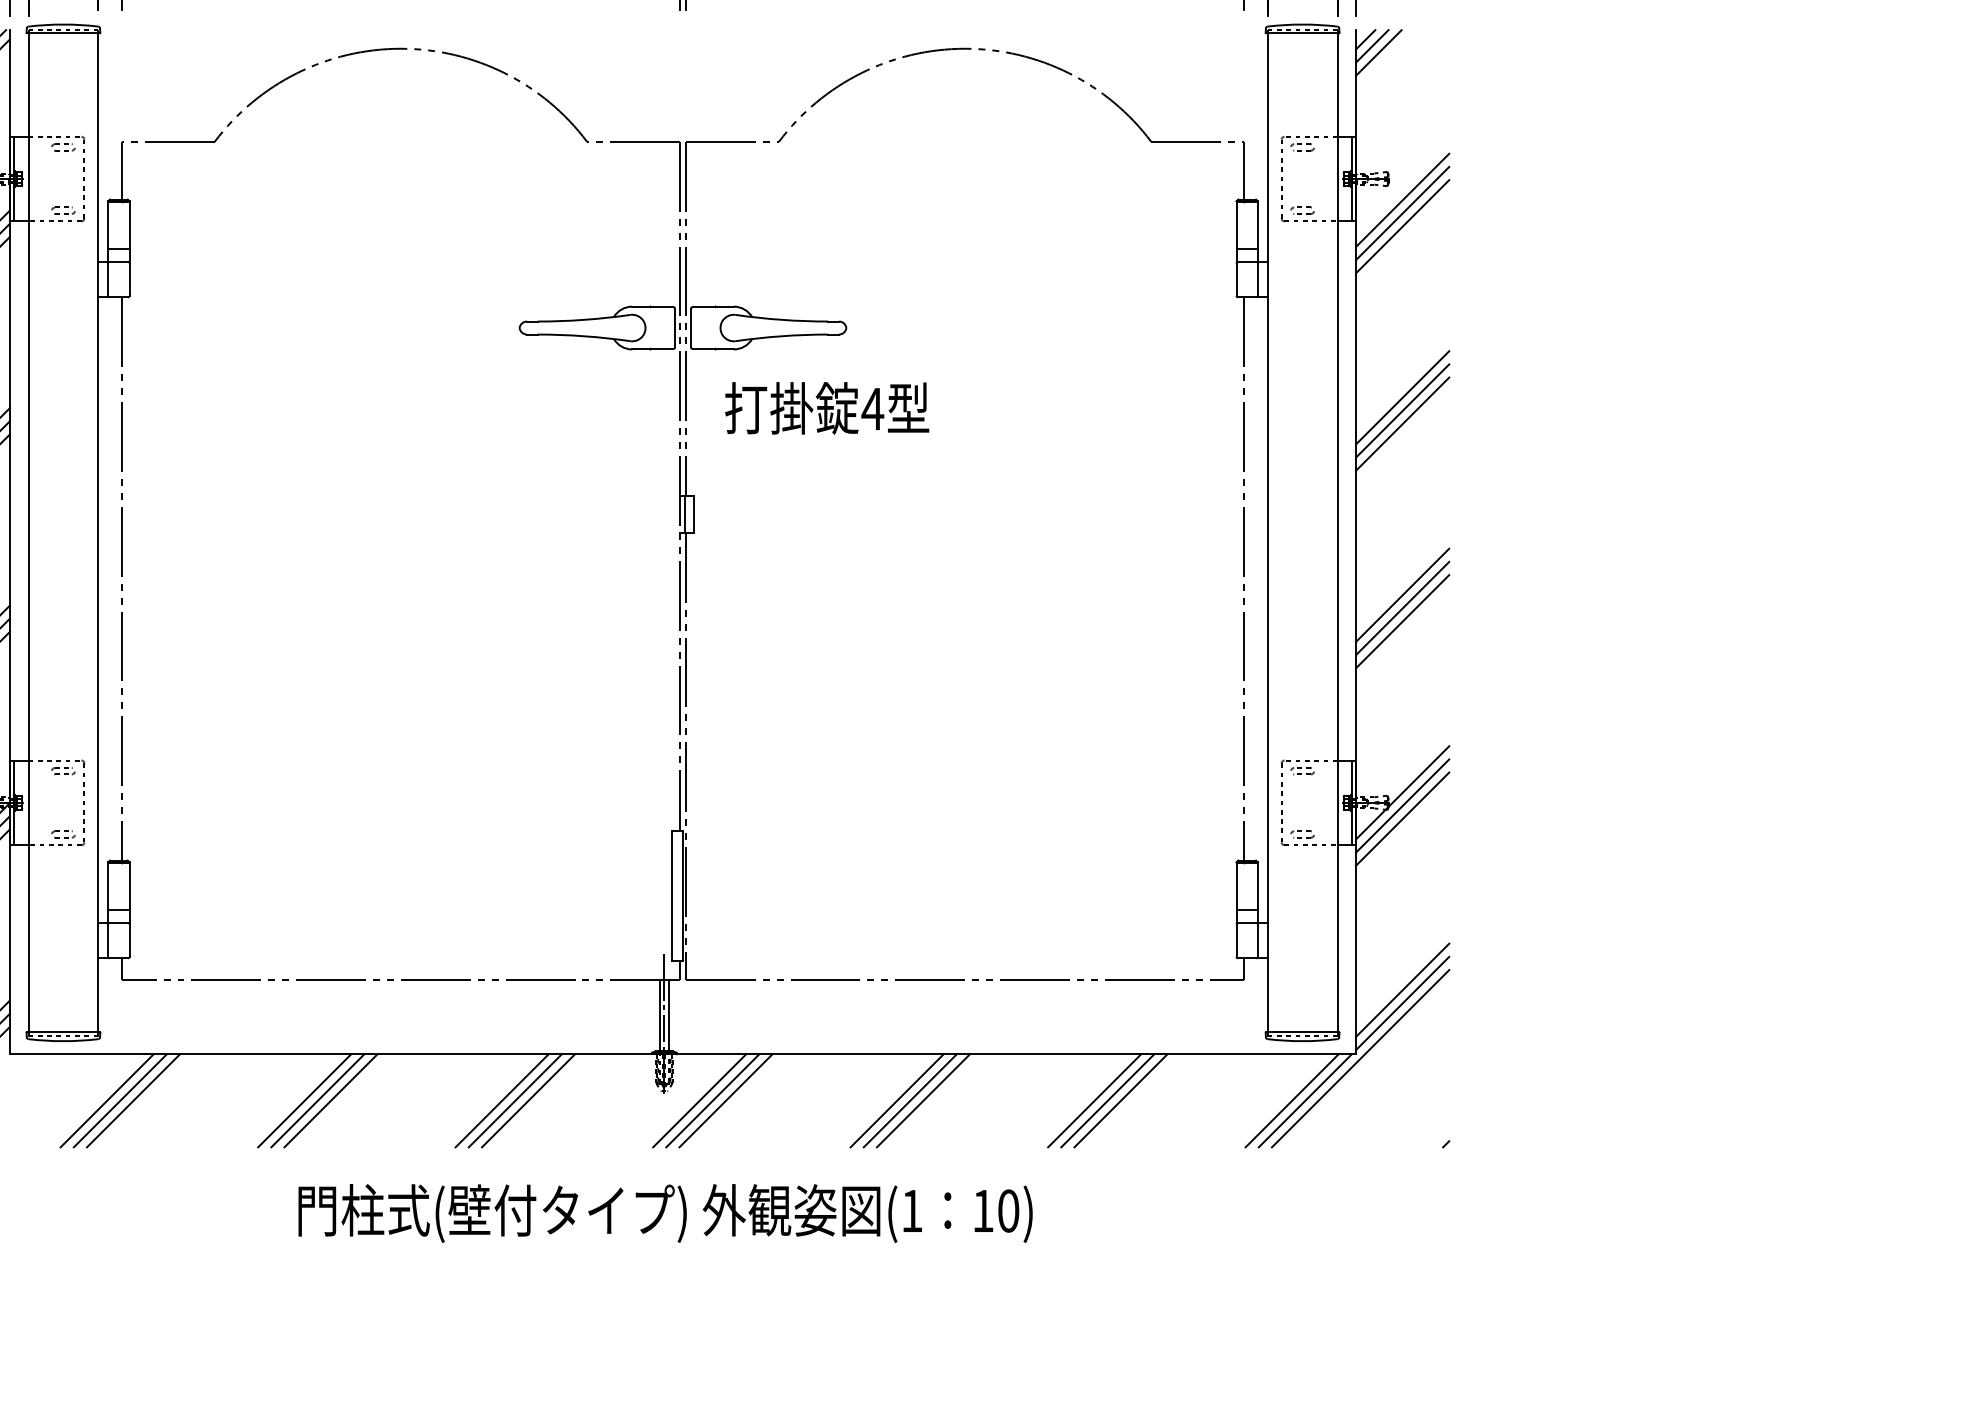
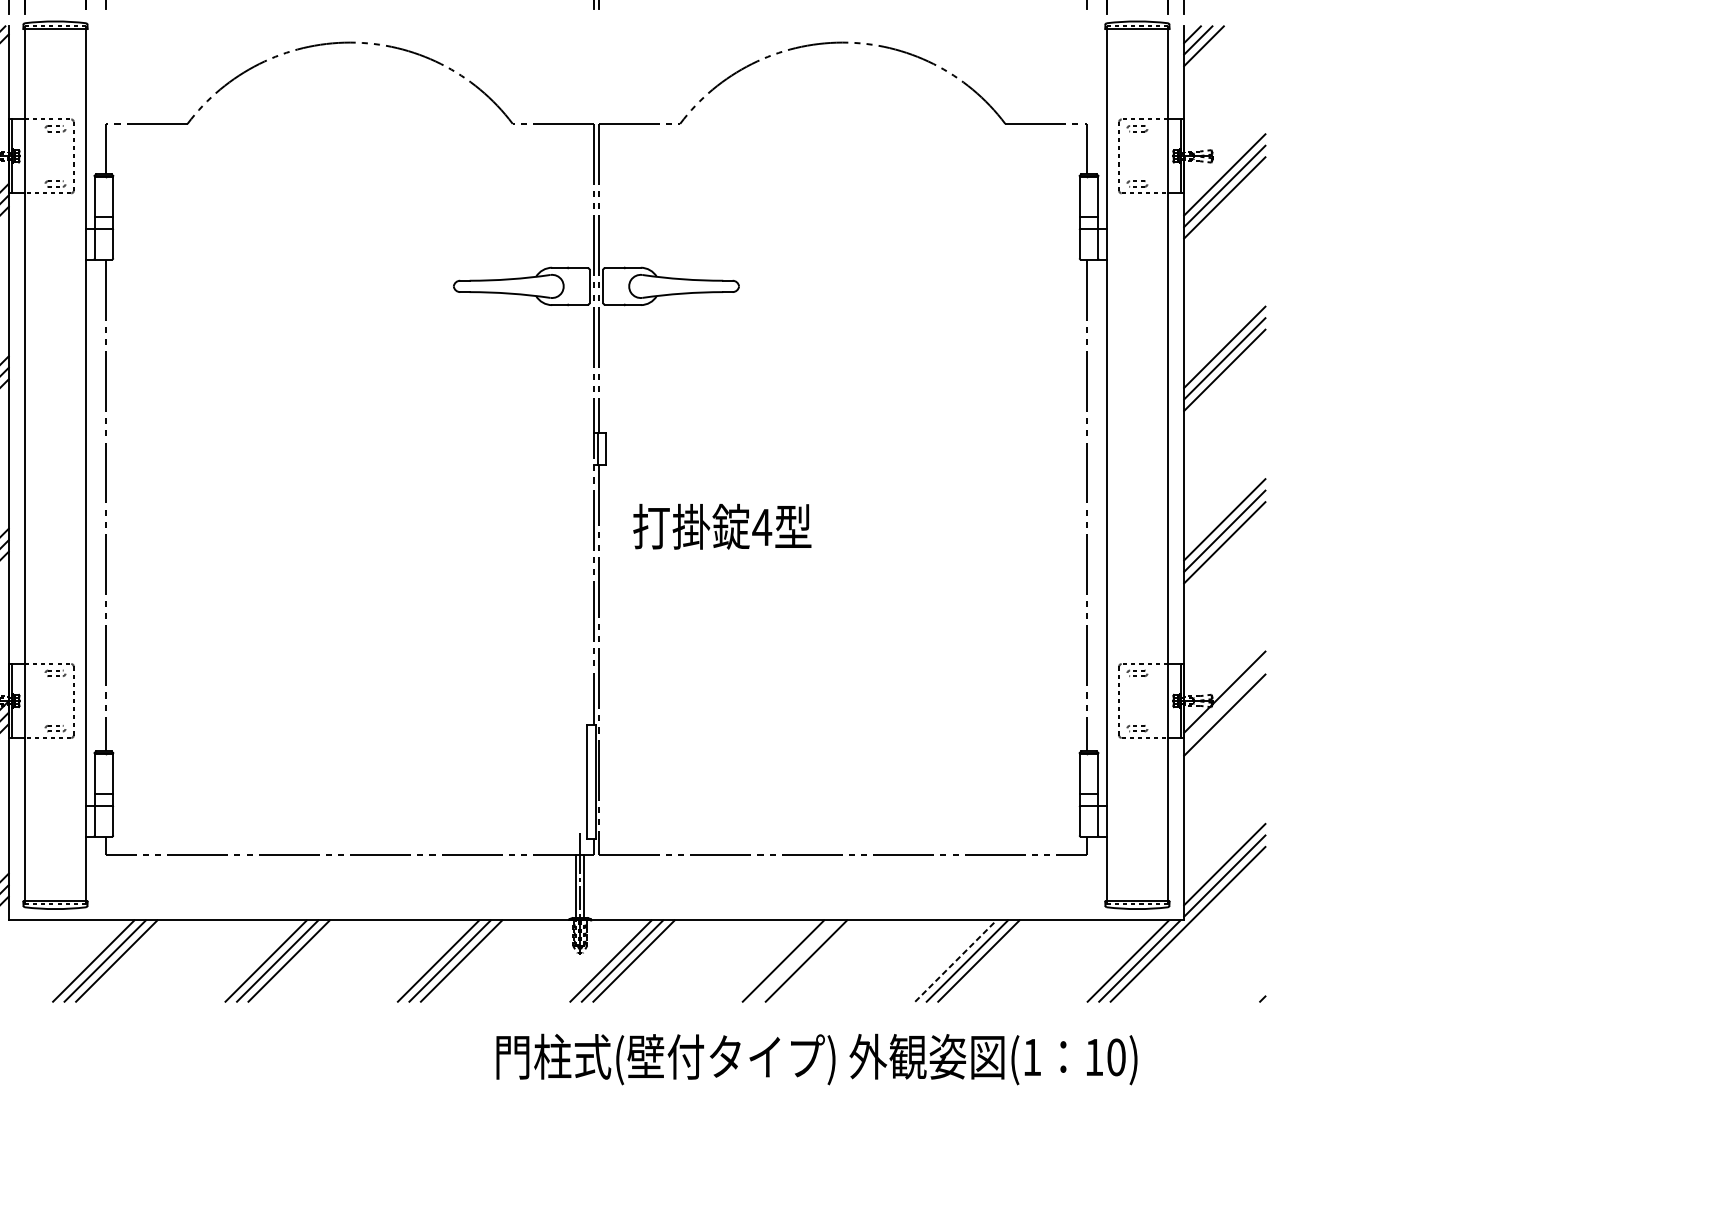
text: (827, 408) -> (722, 526), moved
line: (1402, 805) -> (1224, 703), removed
line: (909, 1100) -> (794, 960), removed
line: (1094, 1100) -> (955, 960), solid -> dashed
text: (665, 1213) -> (816, 1059), moved

